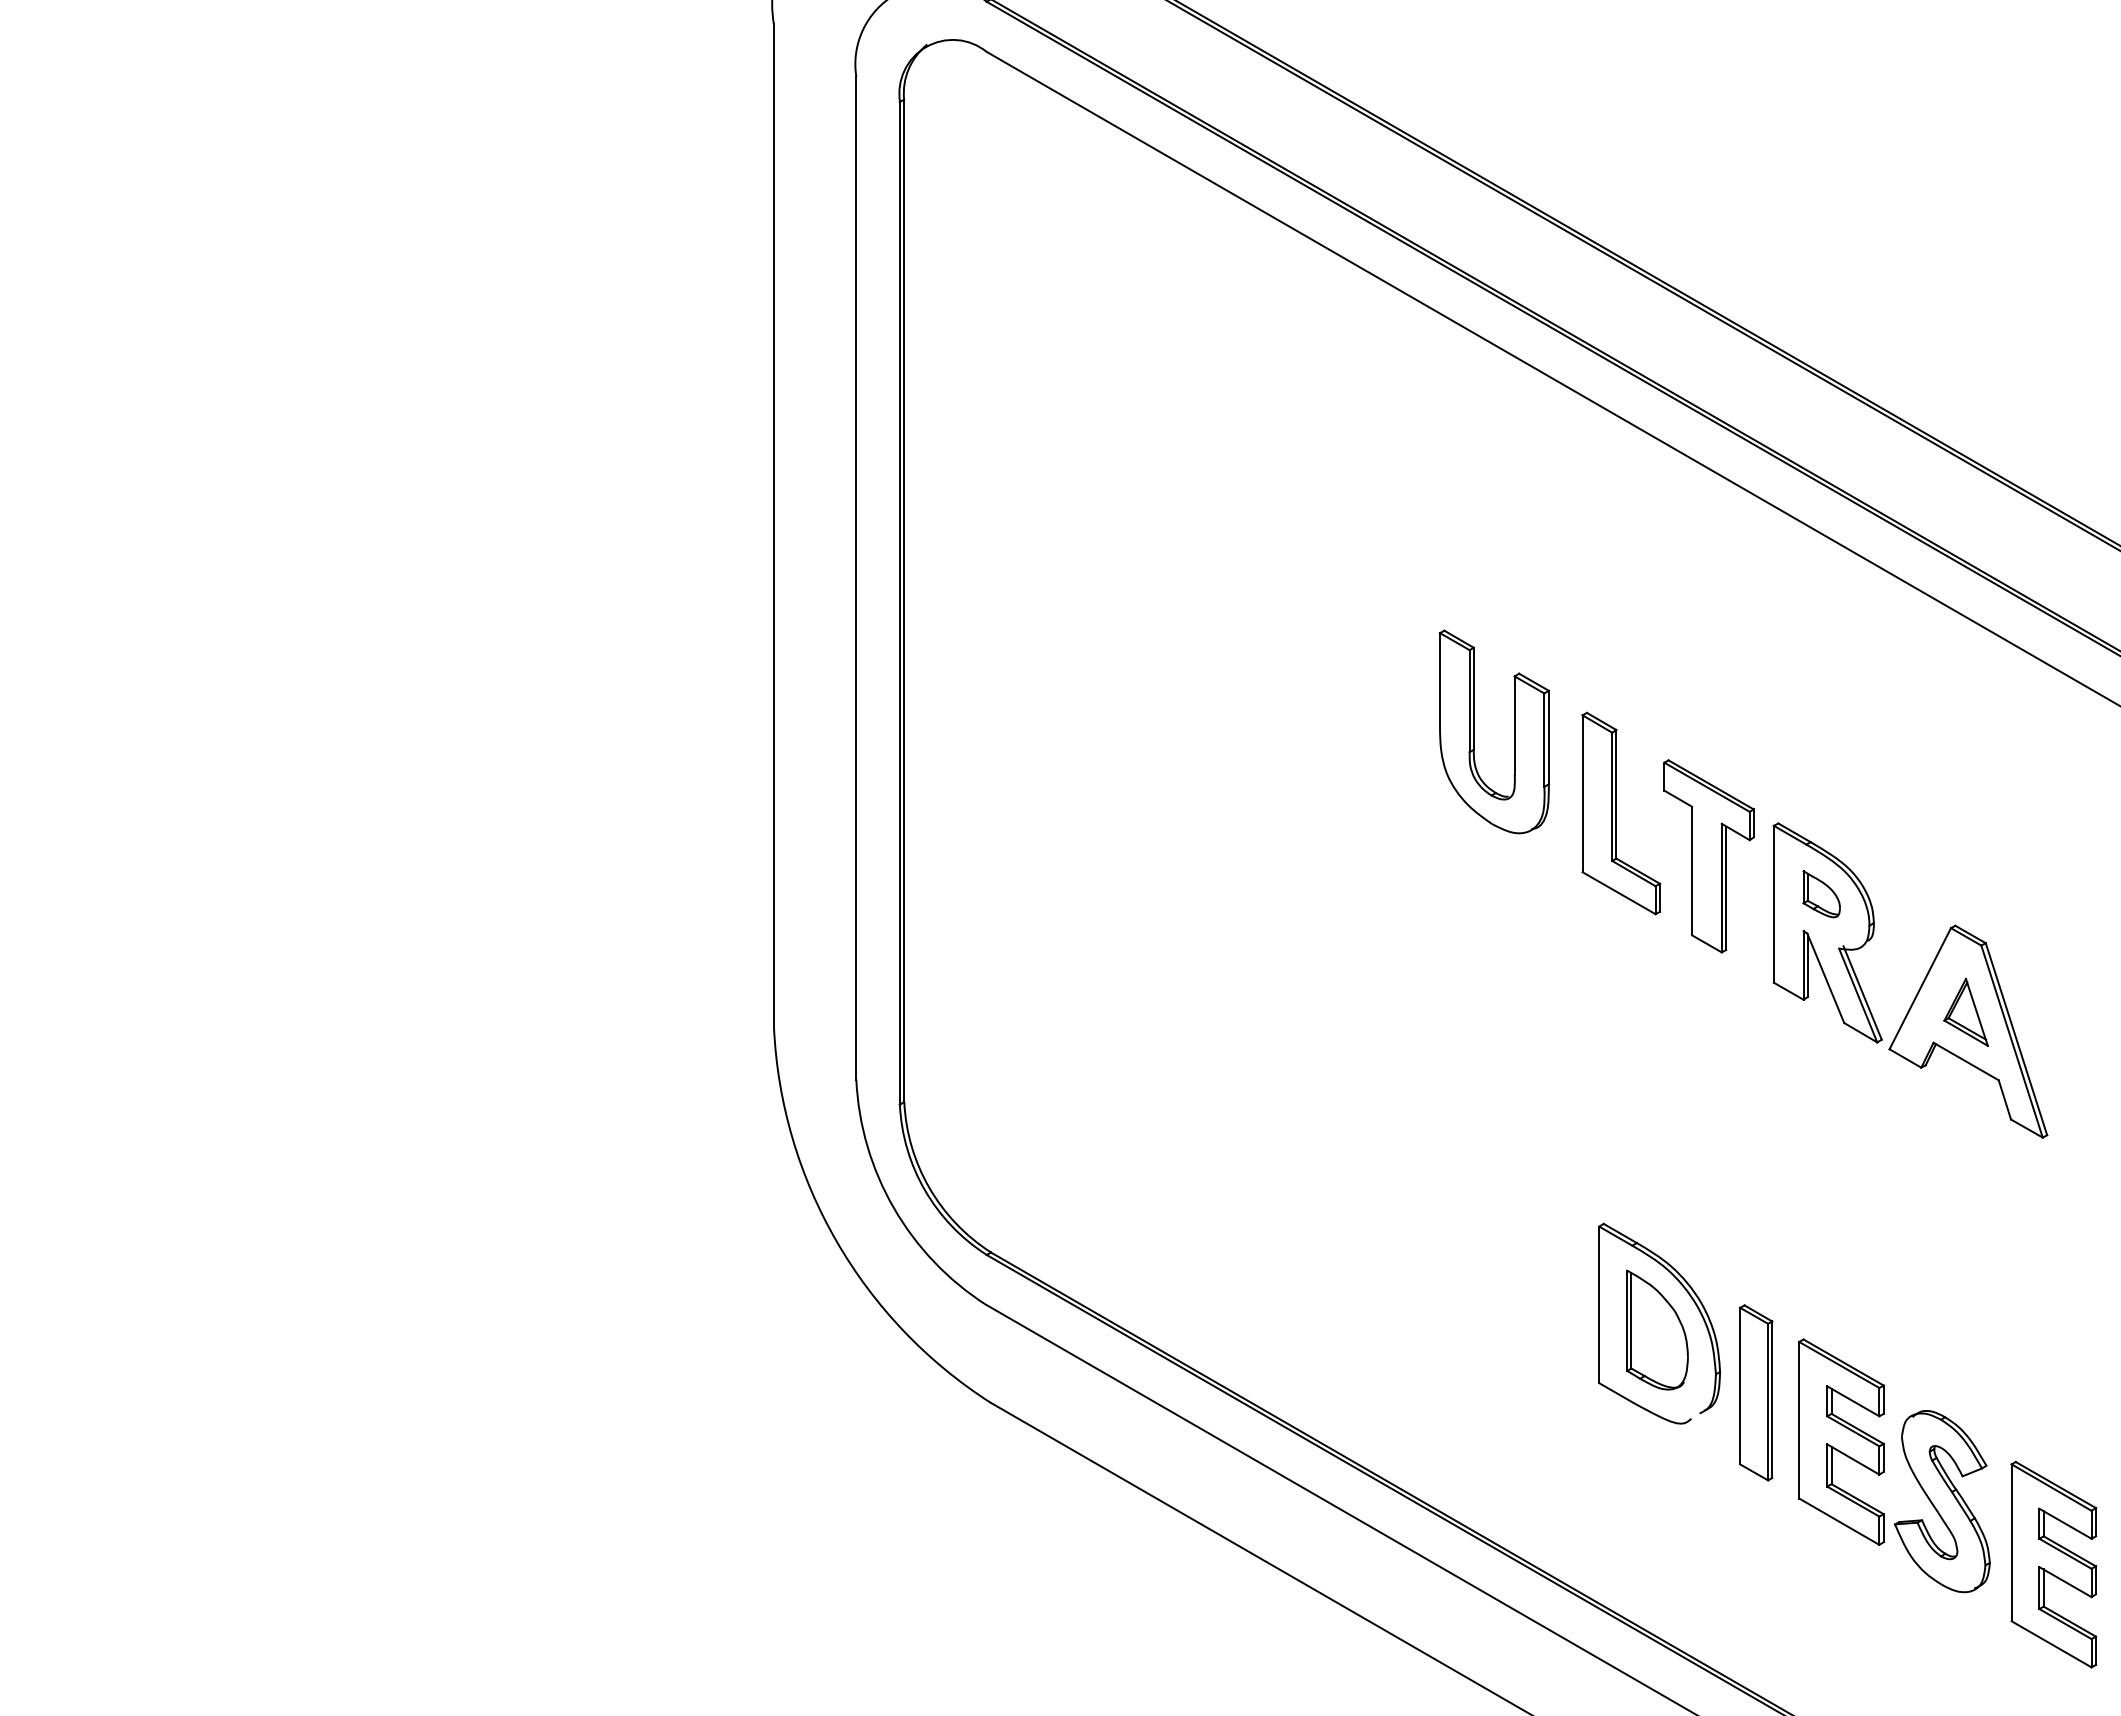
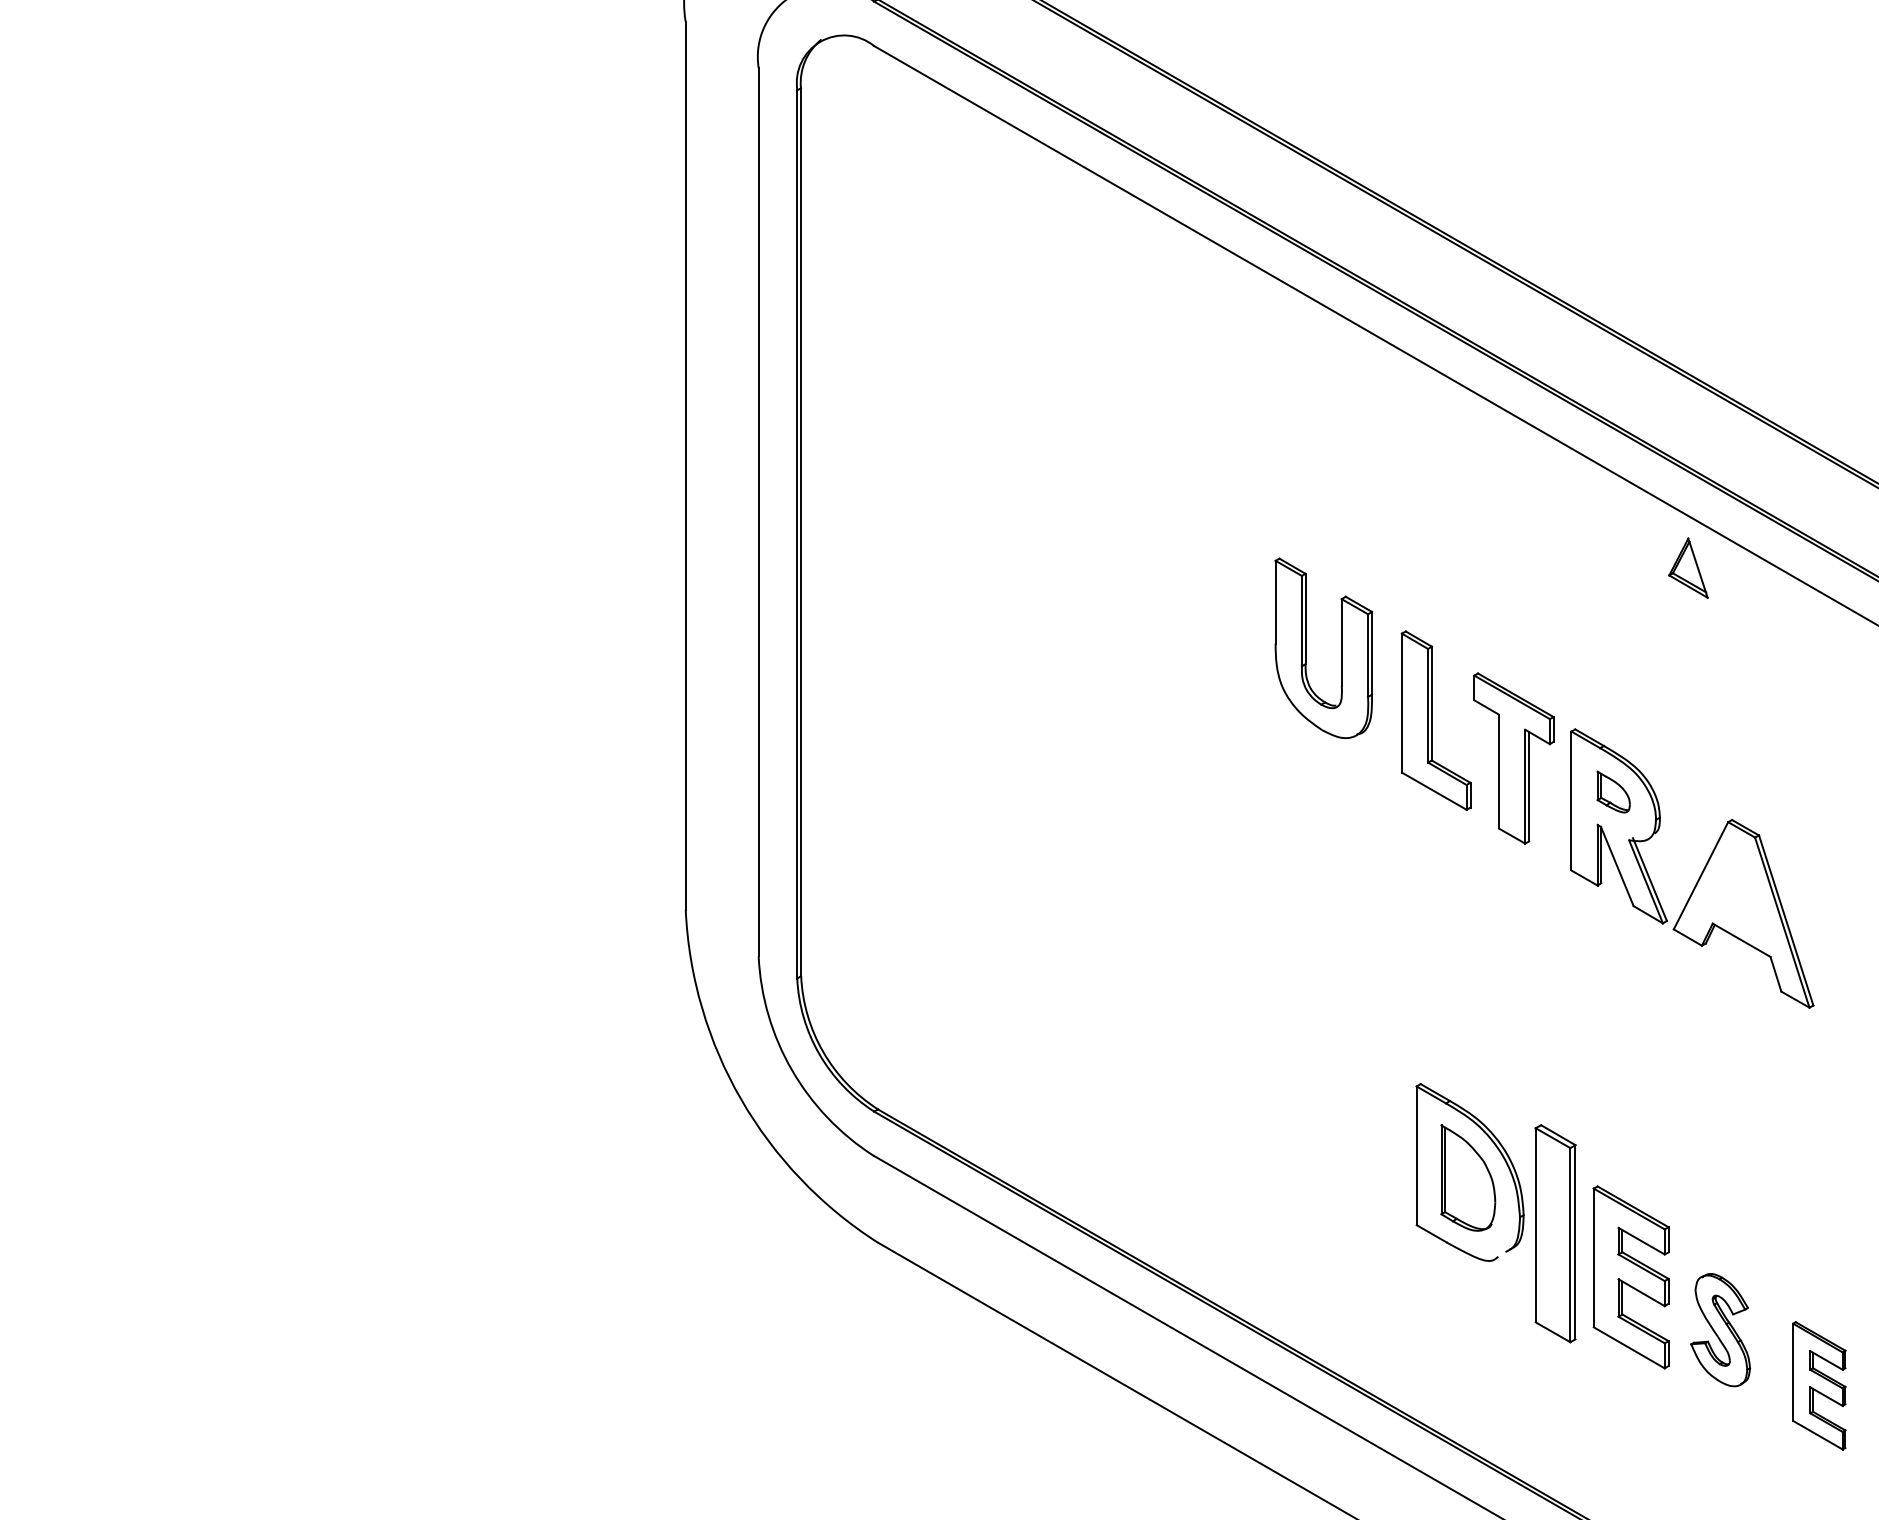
part: (1965, 1012) -> (1687, 568), moved
part: (1756, 1392) -> (1555, 1233), size x1.4
part: (1942, 1501) -> (1720, 1329), size x0.7
part: (2053, 1564) -> (1819, 1385), size x0.7

